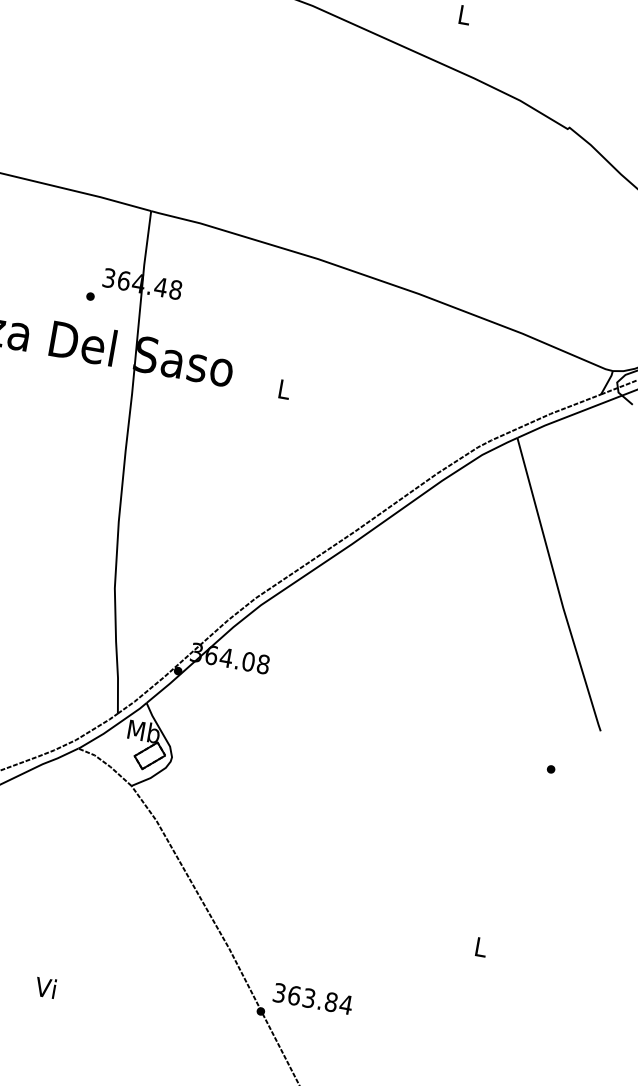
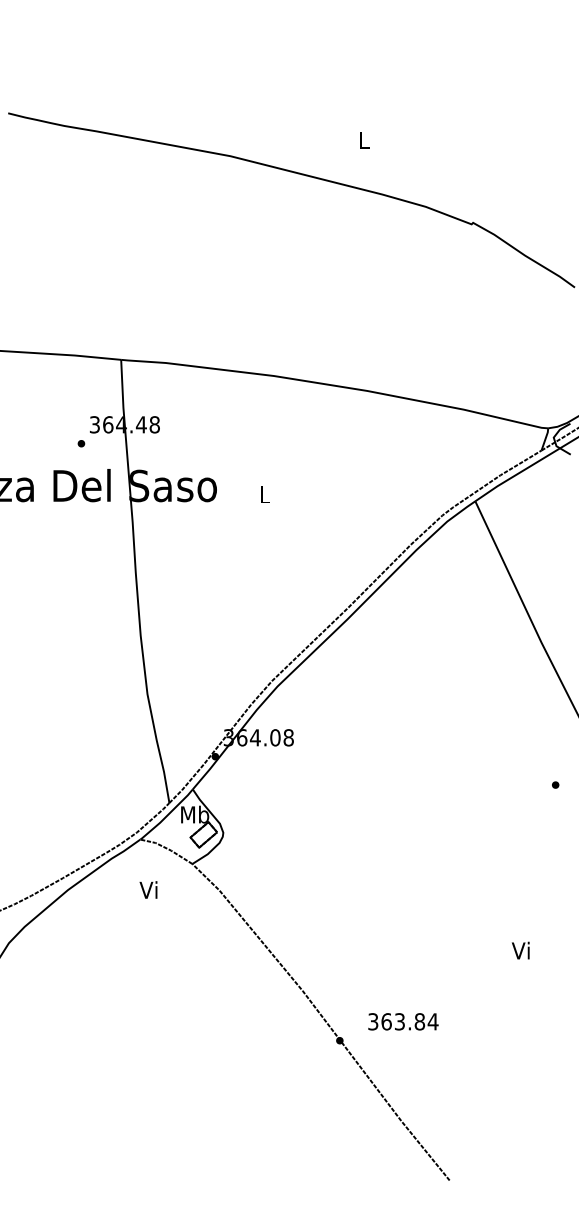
text: (479, 946) -> (520, 950), L -> Vi
text: (45, 987) -> (148, 889), moved
text: (313, 998) -> (403, 1021), moved

